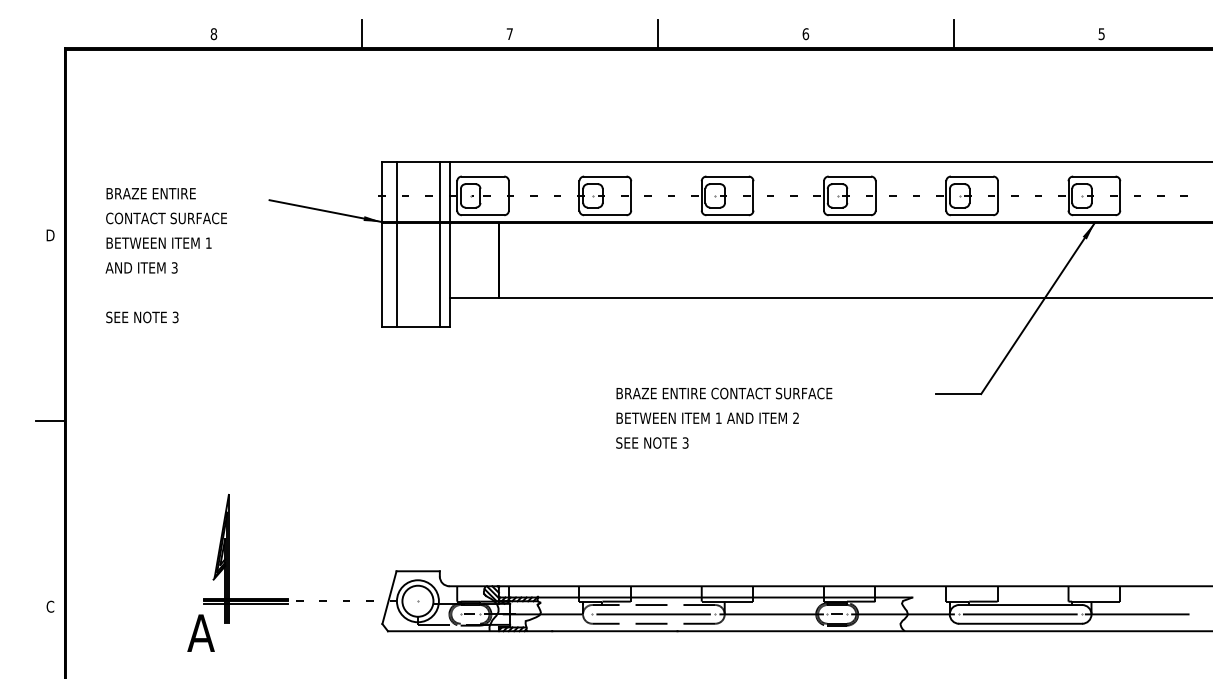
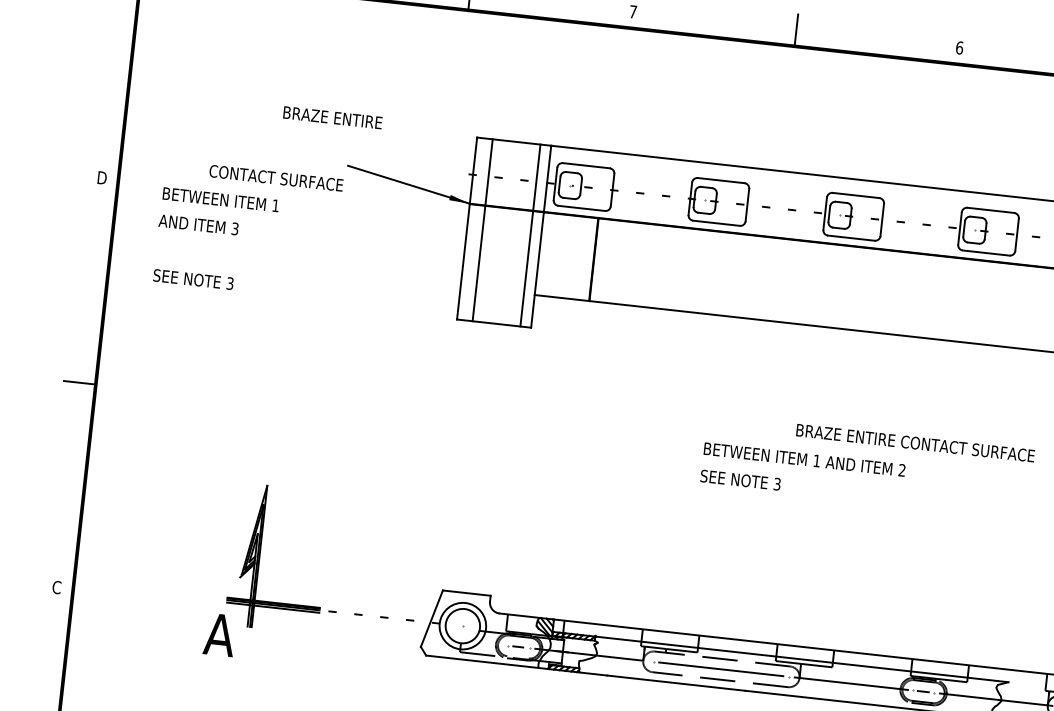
text: (150, 193) -> (332, 117), moved
text: (166, 218) -> (276, 178), moved
text: (724, 393) -> (915, 443), moved

